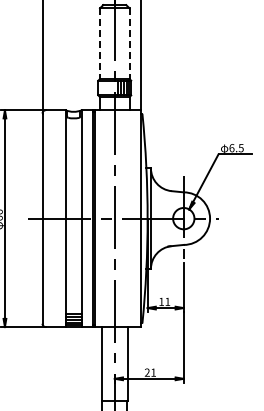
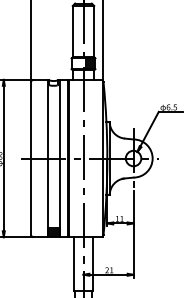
line: (100, 44) -> (73, 32), dashed -> solid
line: (129, 44) -> (94, 32), dashed -> solid

